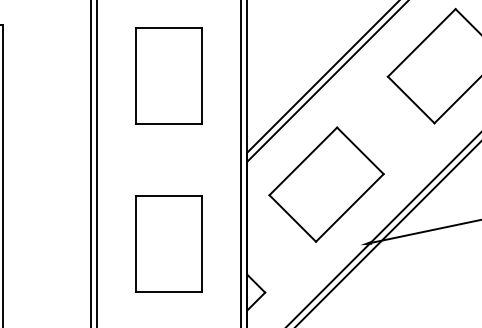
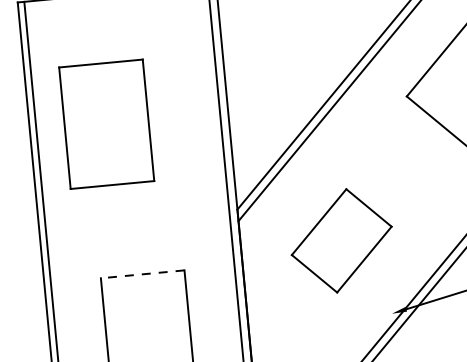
part: (168, 75) -> (106, 123), moved
part: (326, 184) -> (341, 240), size x0.7
line: (168, 196) -> (142, 274), solid -> dashed

